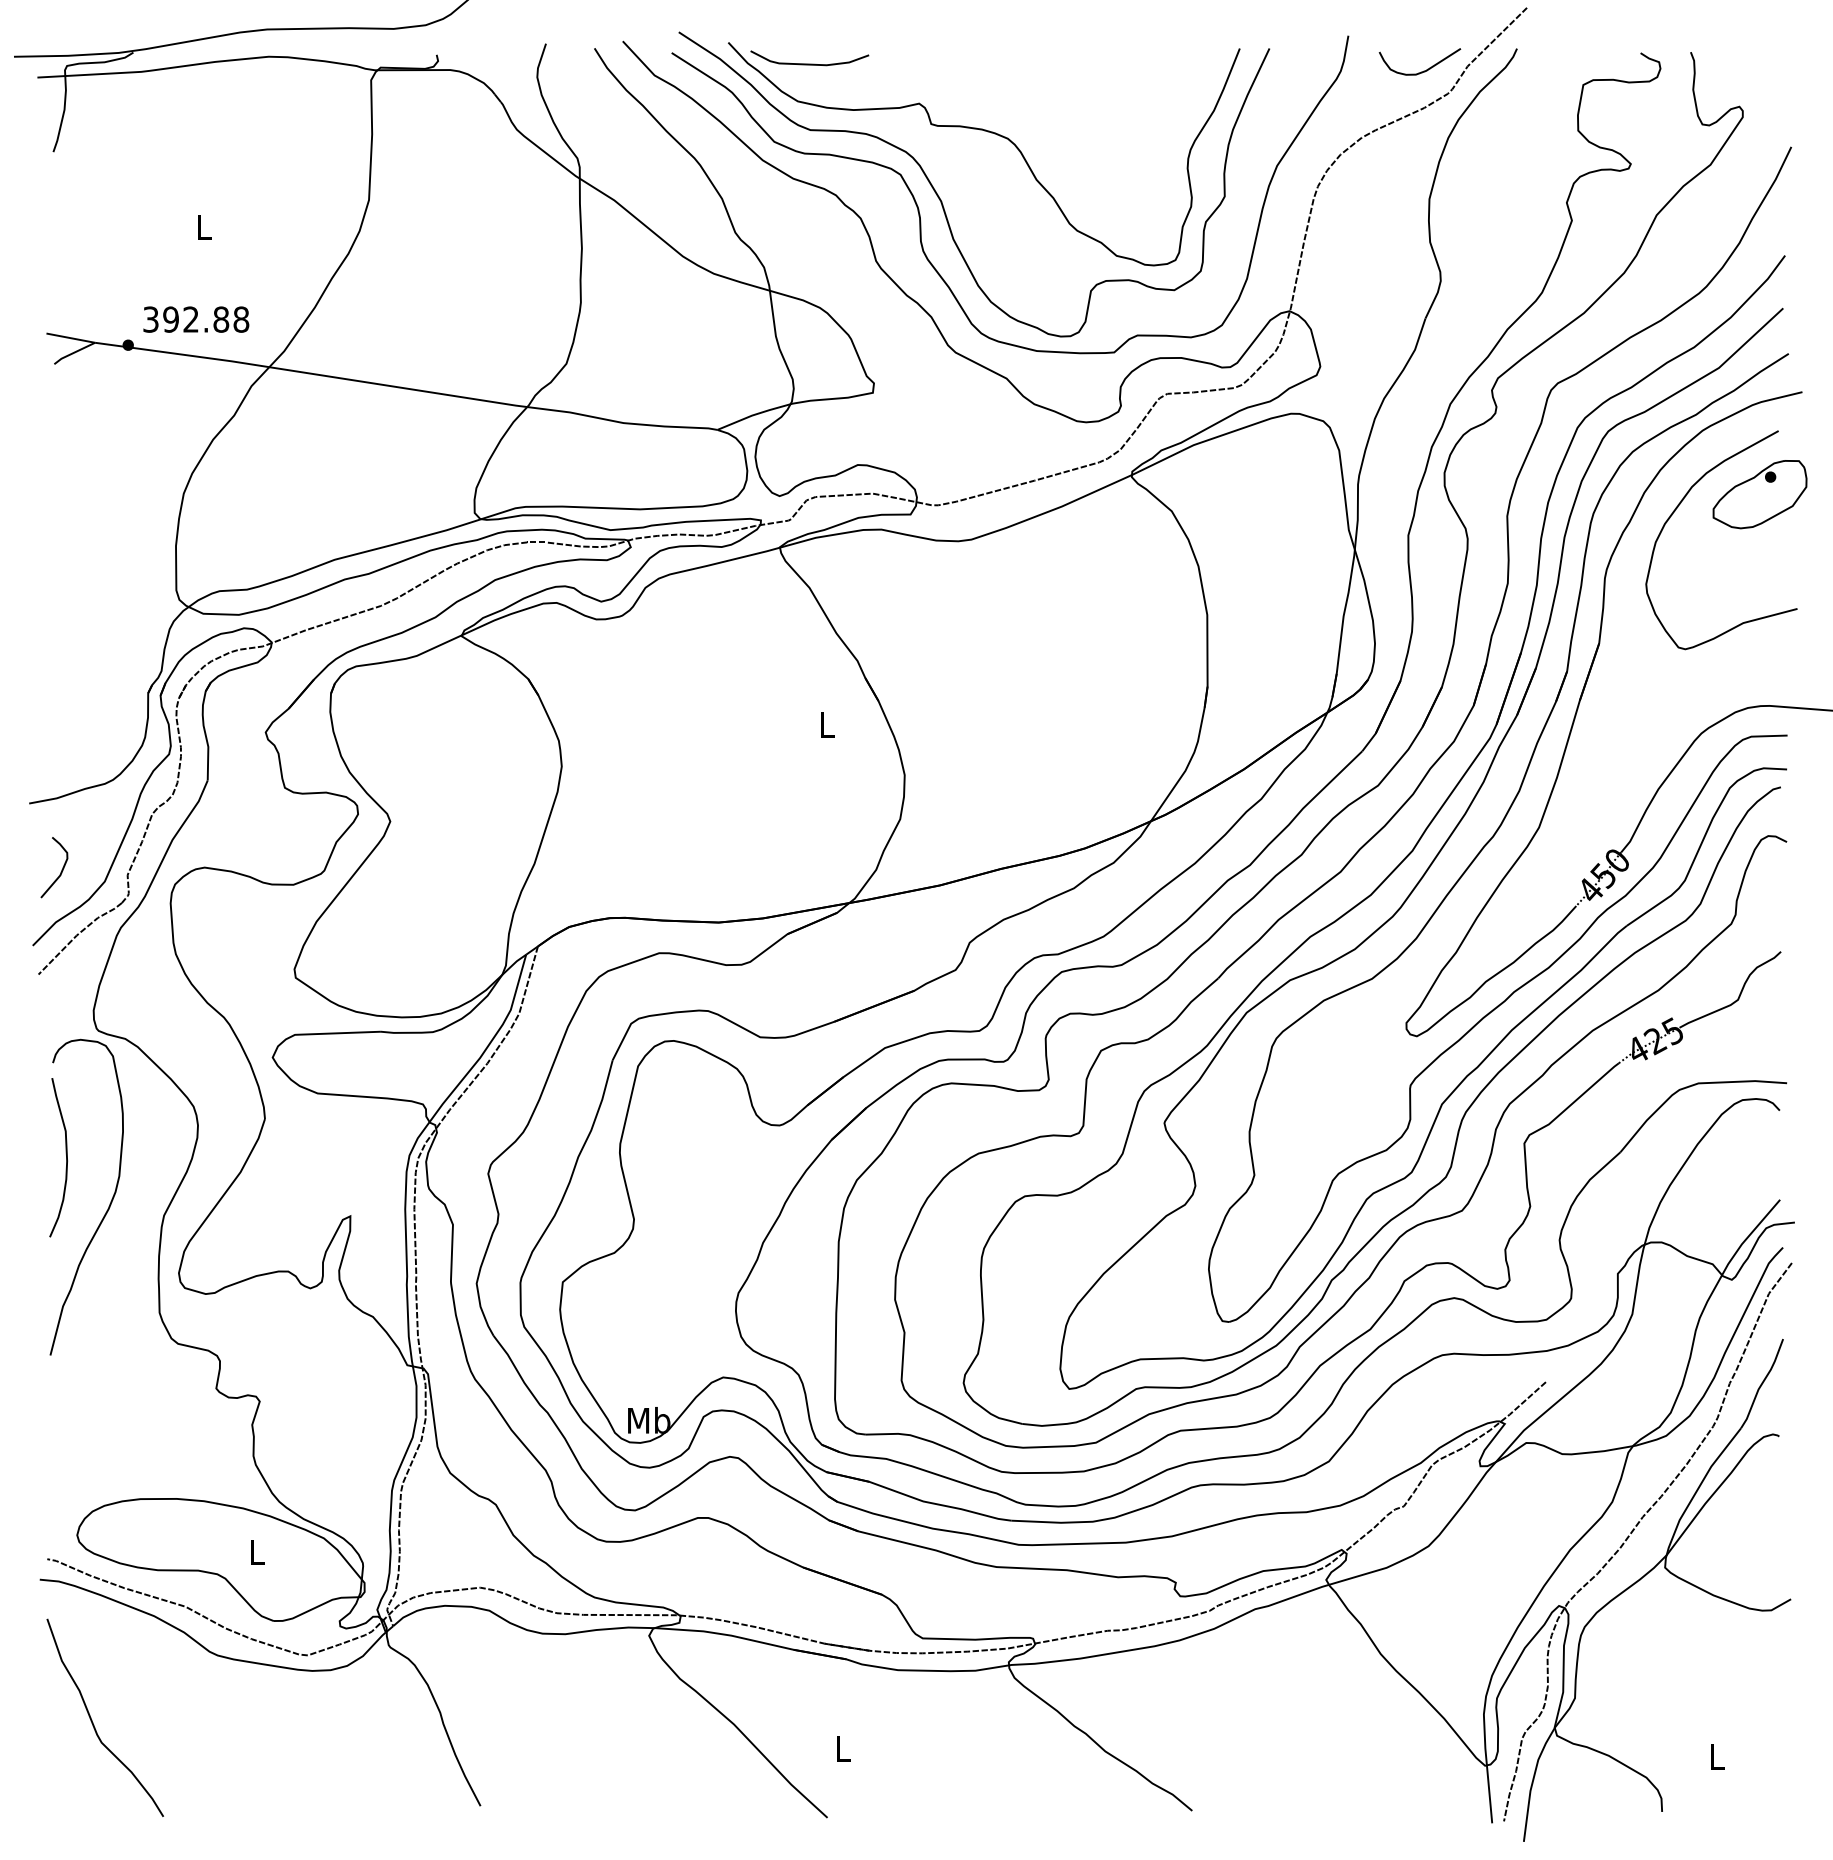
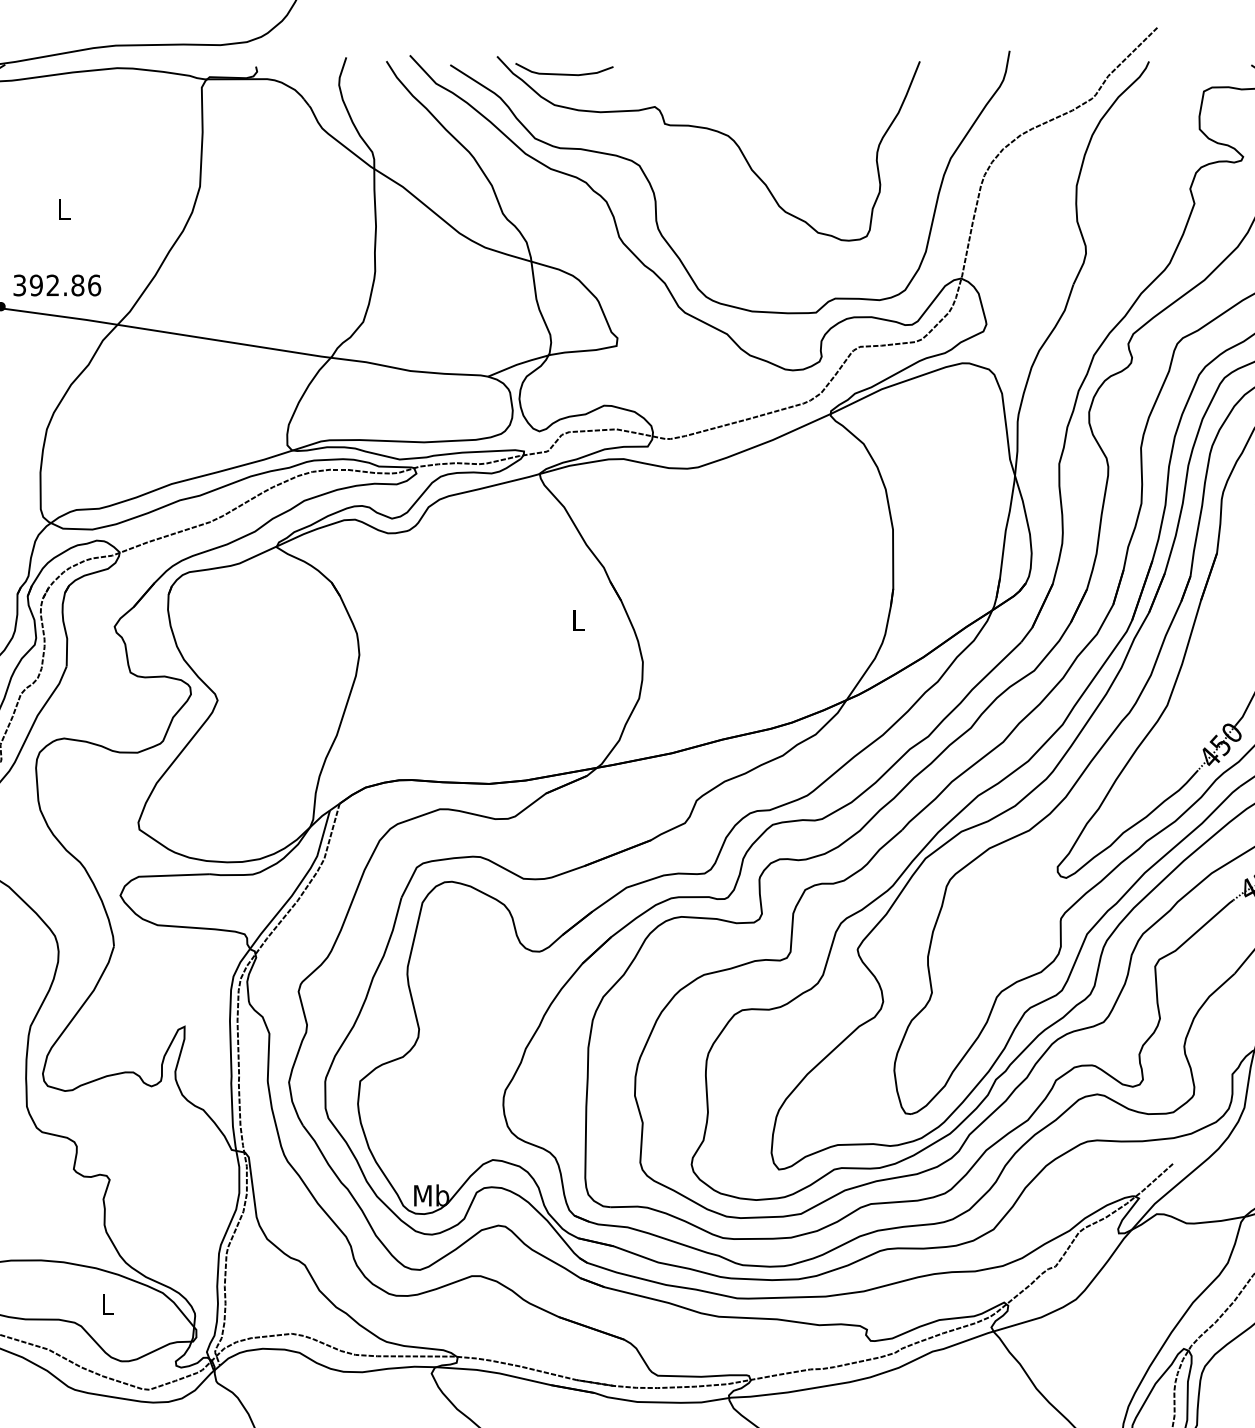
curve: (1423, 70) -> (1071, 79), removed
curve: (942, 201) -> (674, 187), removed
text: (241, 319) -> (94, 285), 392.88 -> 392.86

